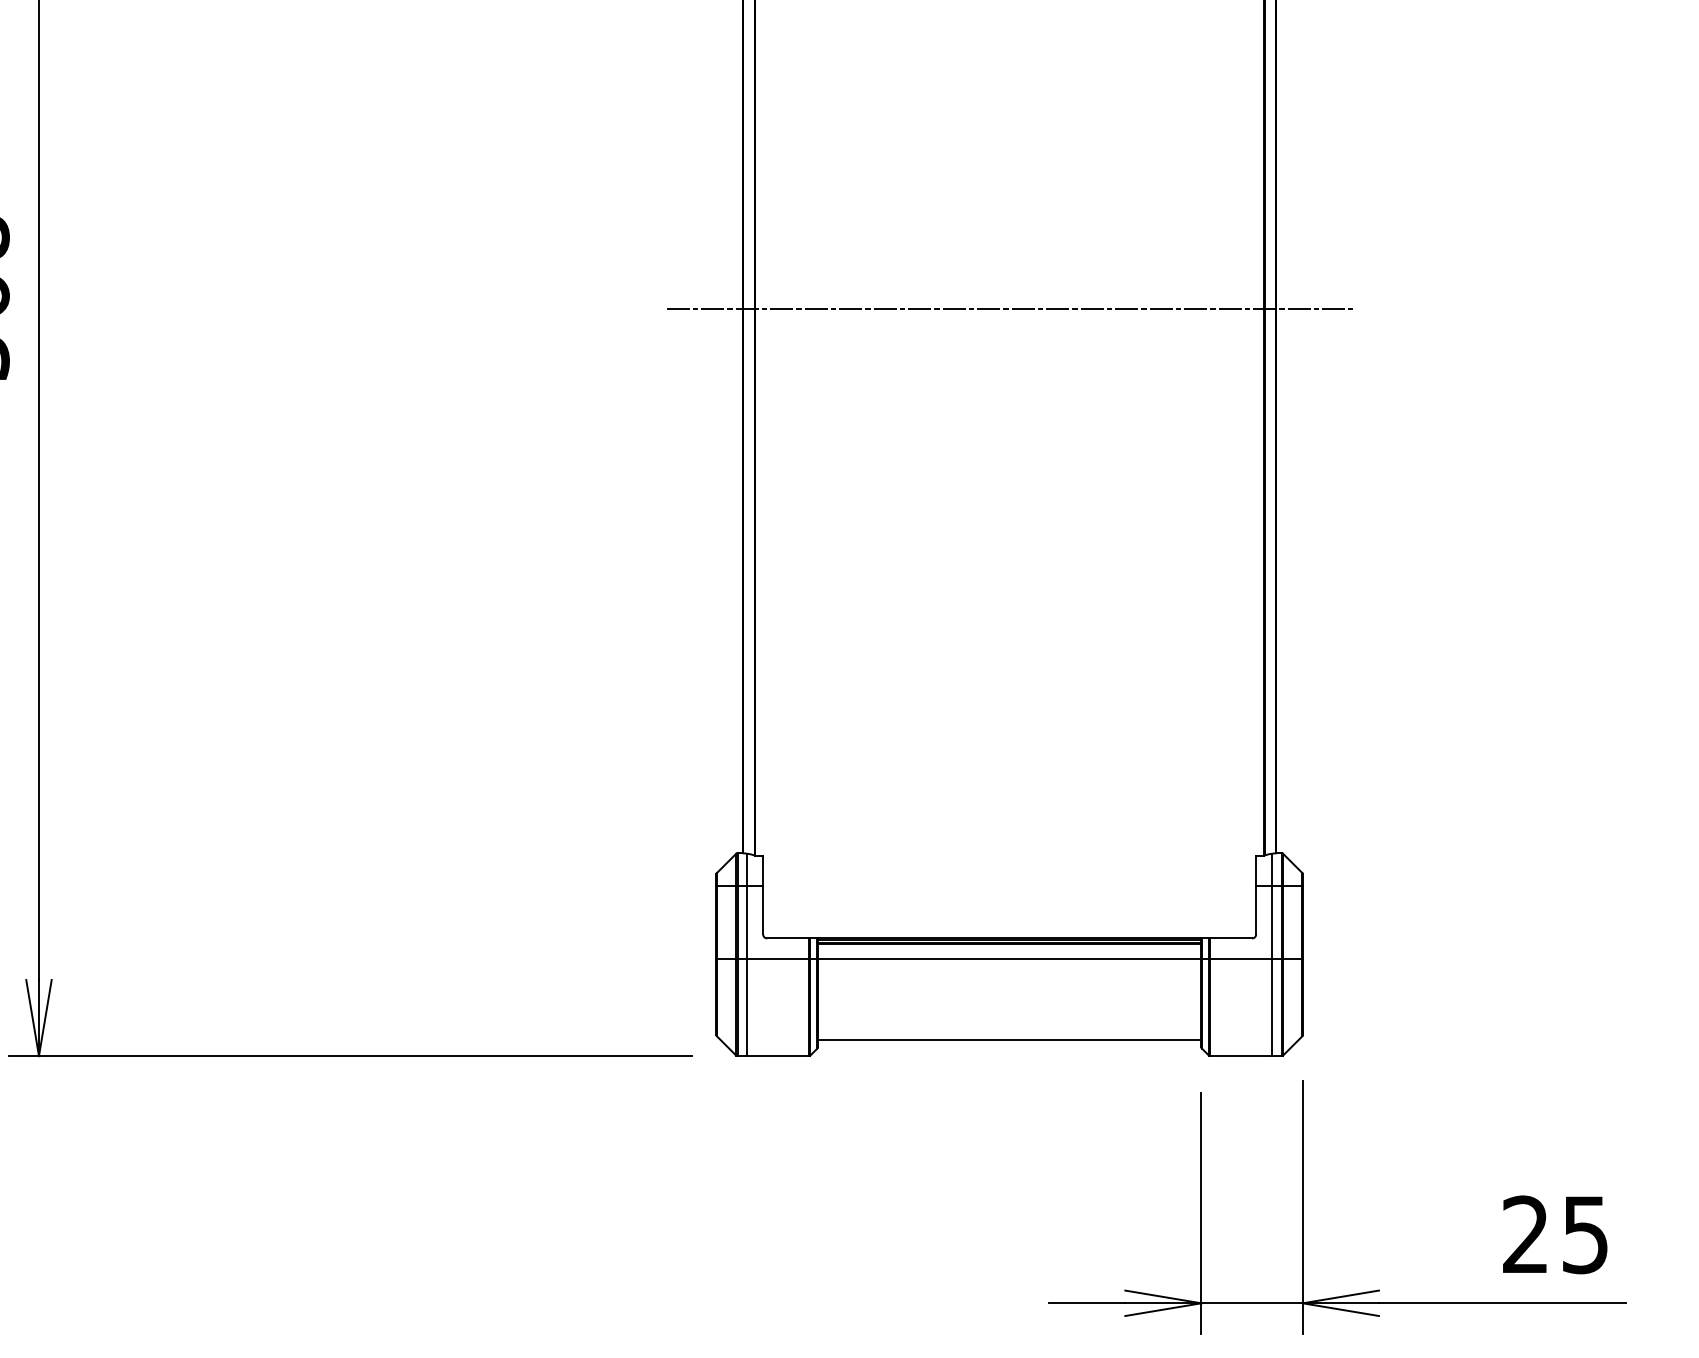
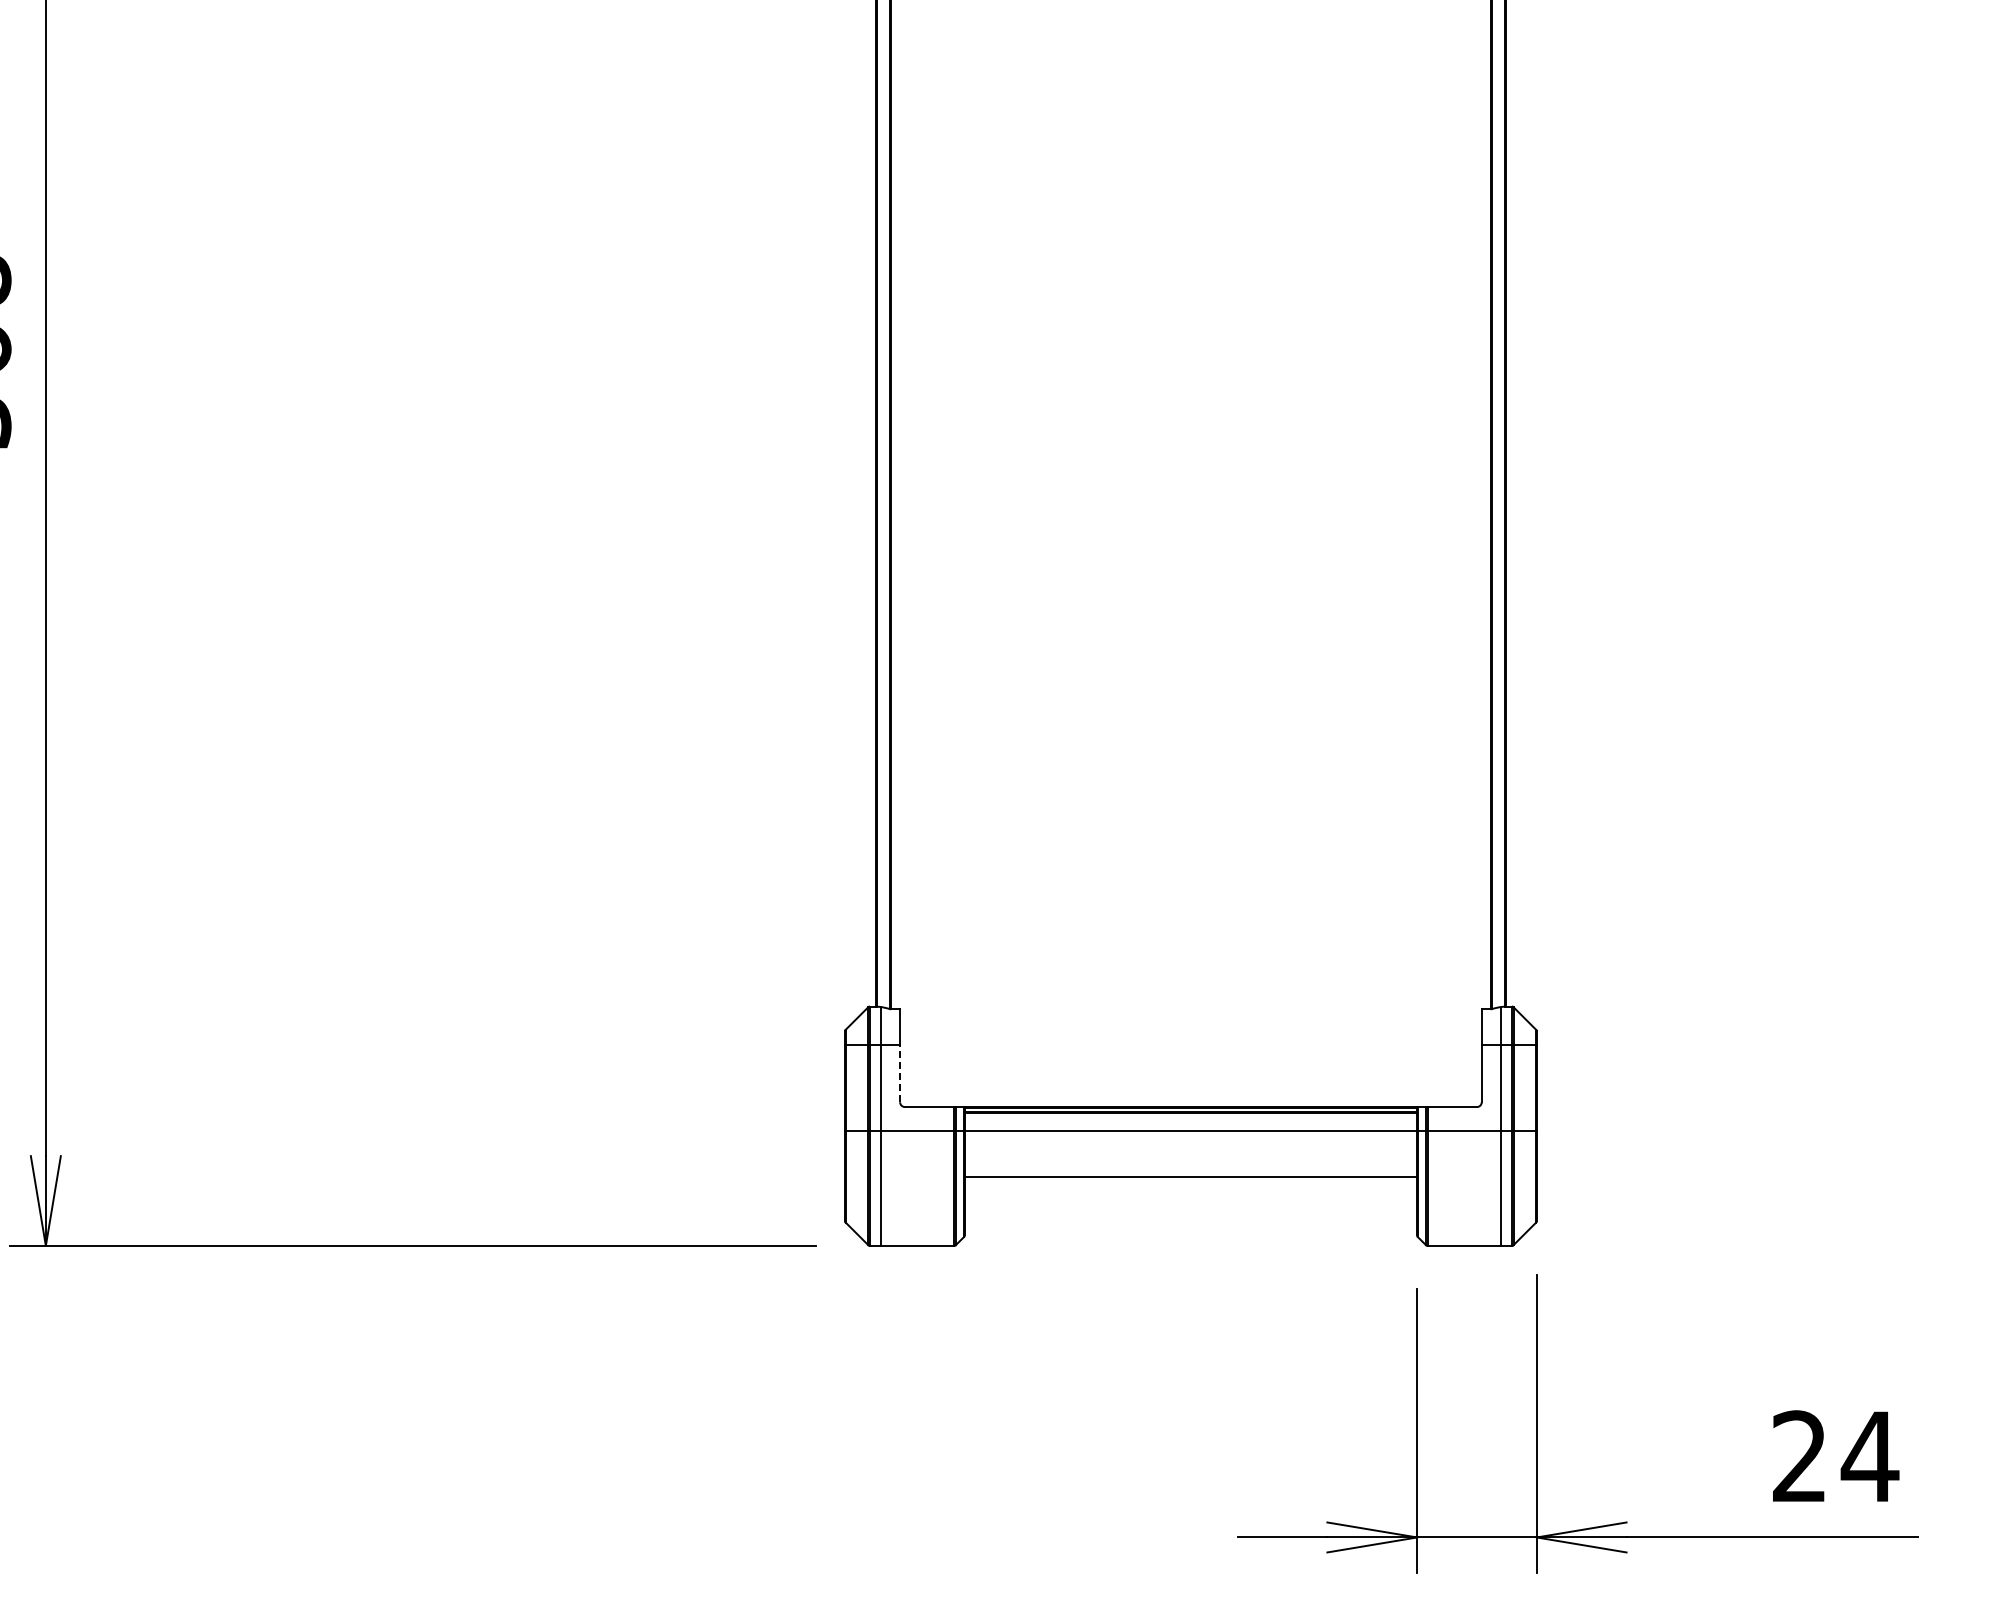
line: (1009, 309) -> (1190, 365), removed
line: (763, 909) -> (900, 1073), solid -> dashed
line: (1009, 1039) -> (1190, 1176), moved
text: (1584, 1235) -> (1869, 1457), 25 -> 24

